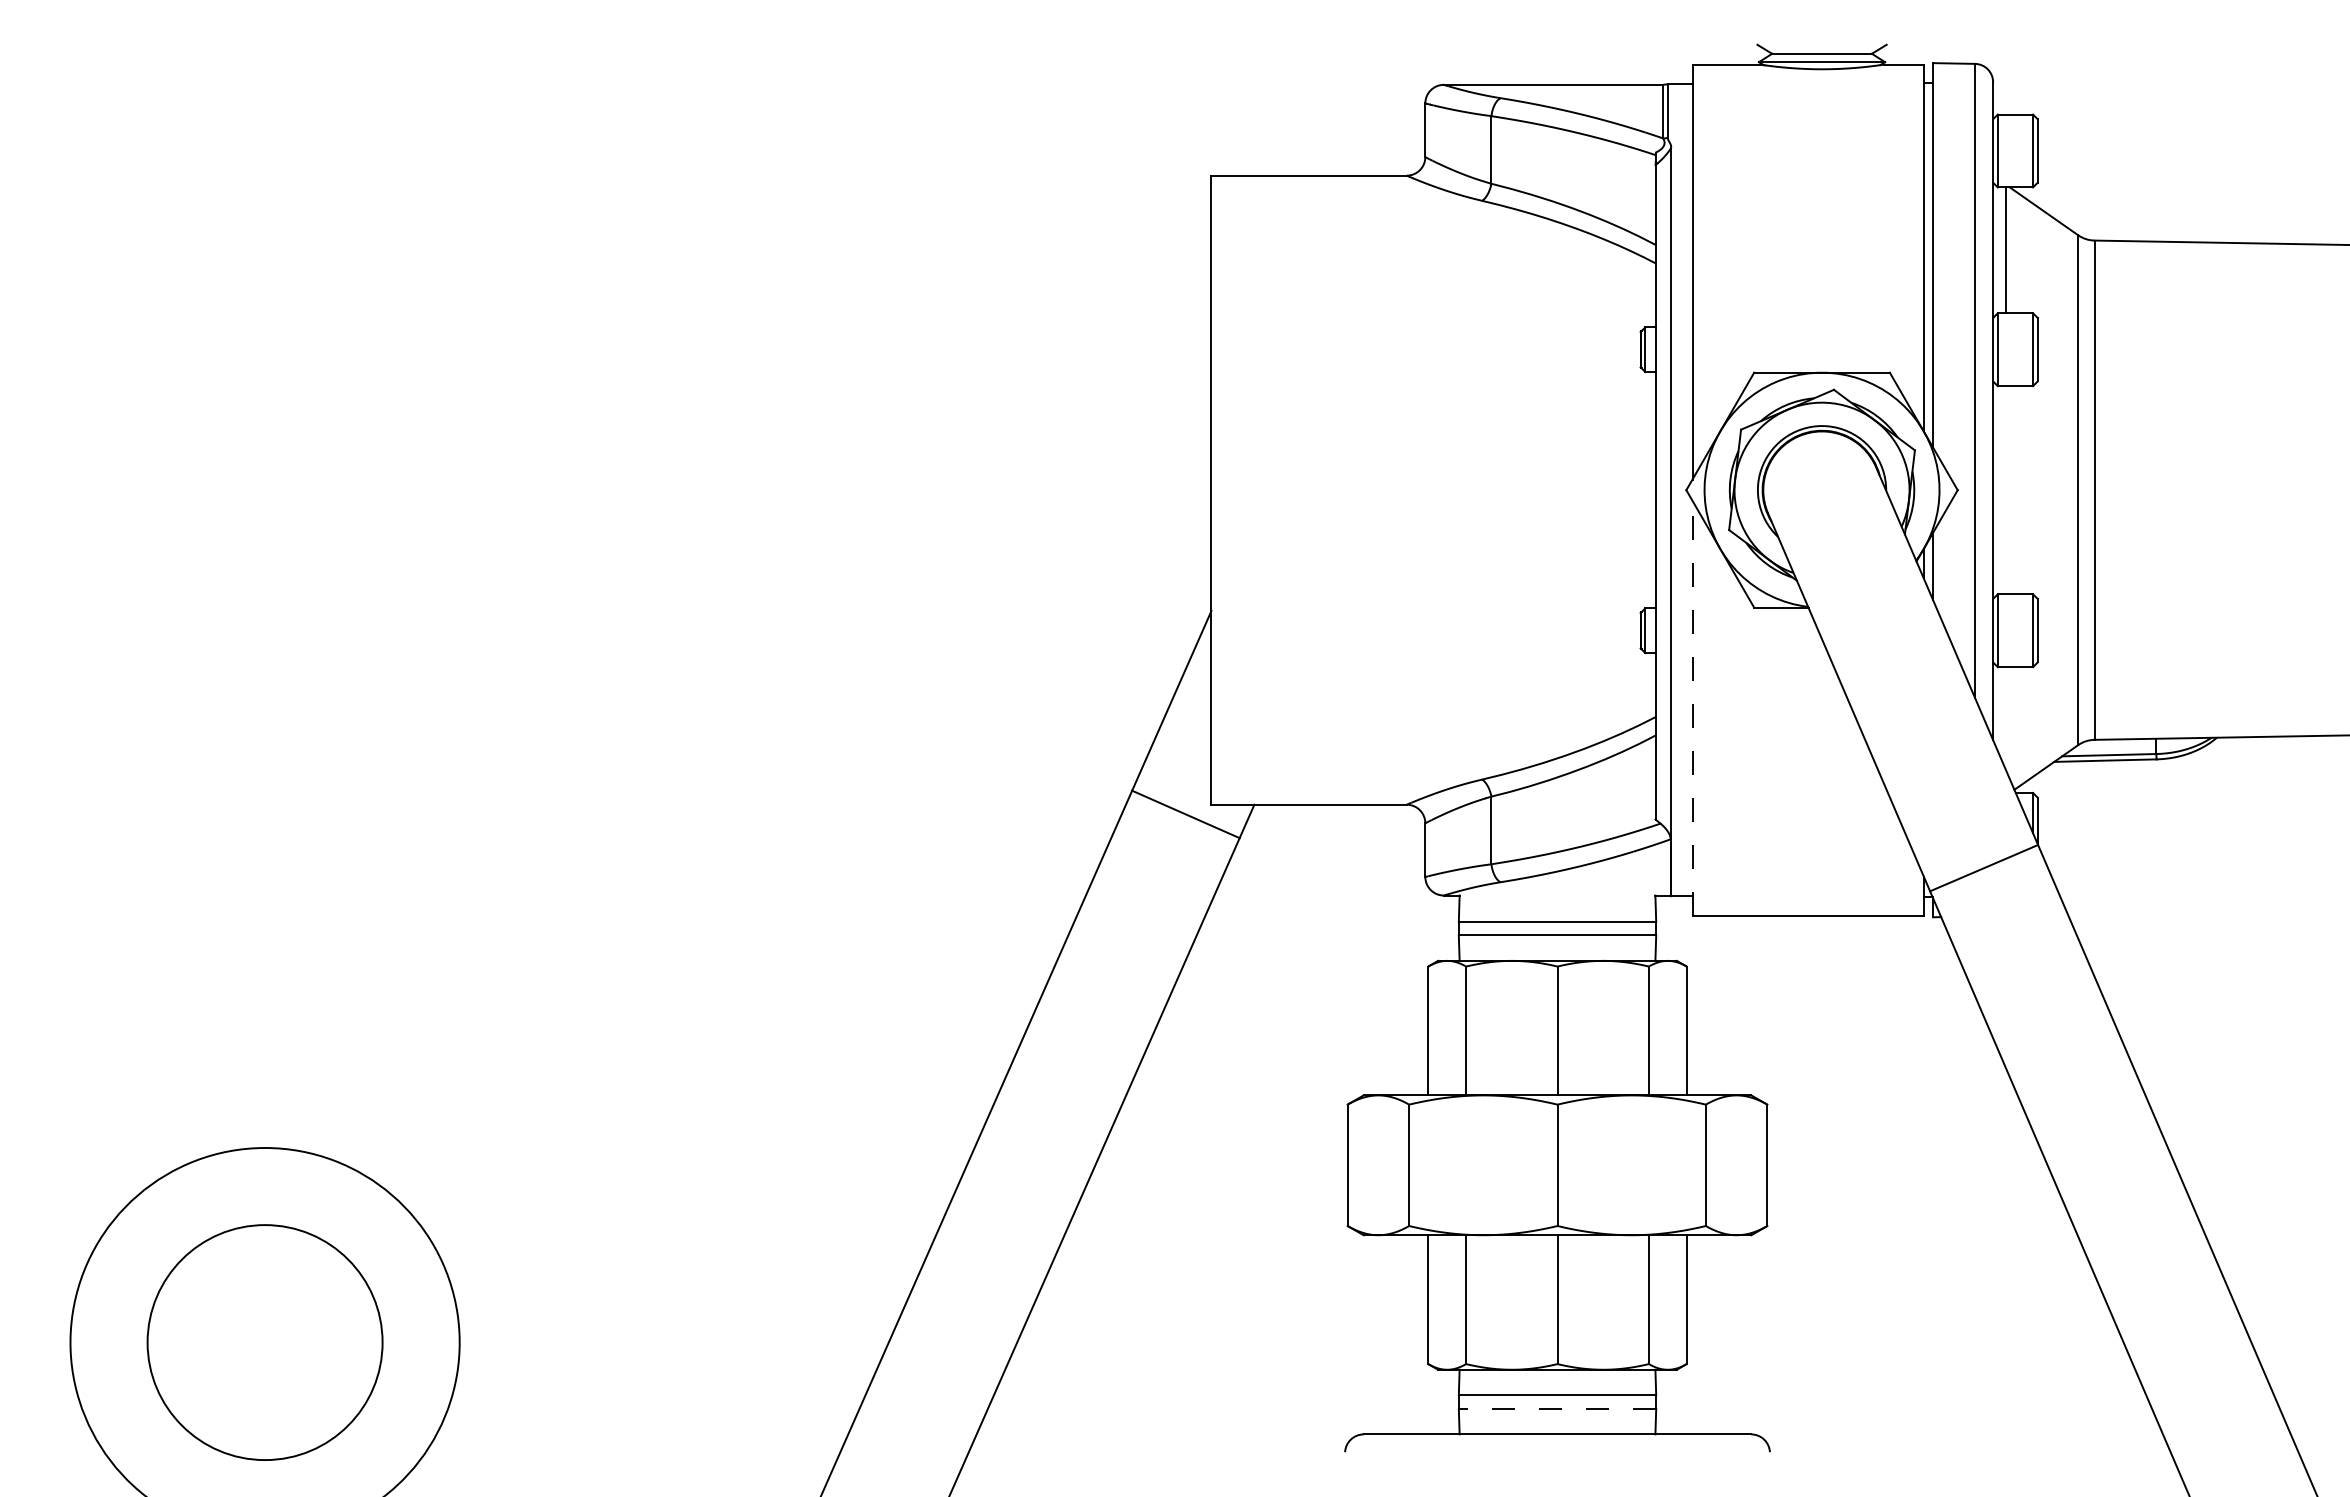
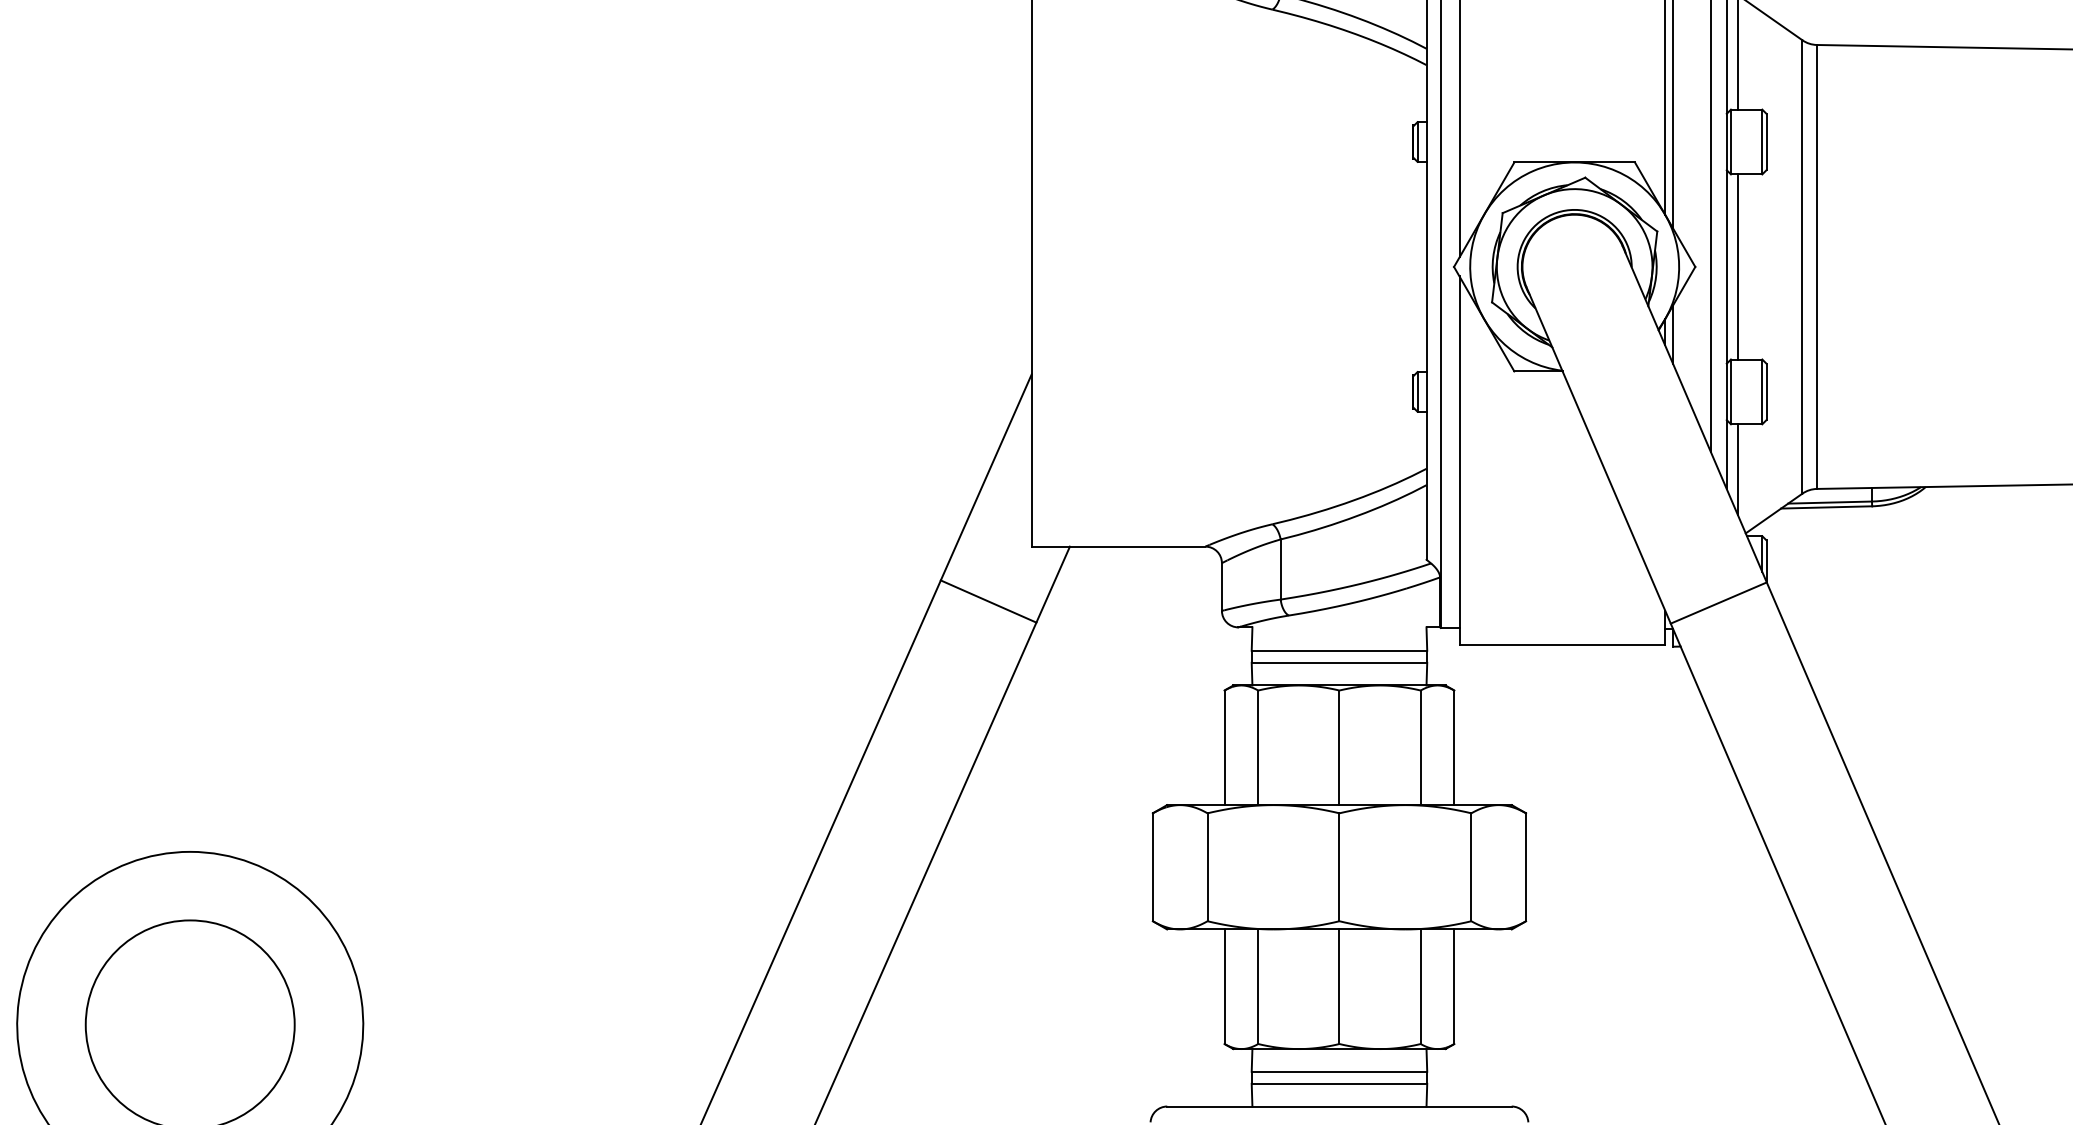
line: (2005, 490) -> (1737, 267), added
line: (1692, 707) -> (1459, 460), dashed -> solid
line: (2005, 718) -> (1737, 469), added
line: (1185, 814) -> (988, 601), moved
line: (1557, 1408) -> (1339, 1083), dashed -> solid

